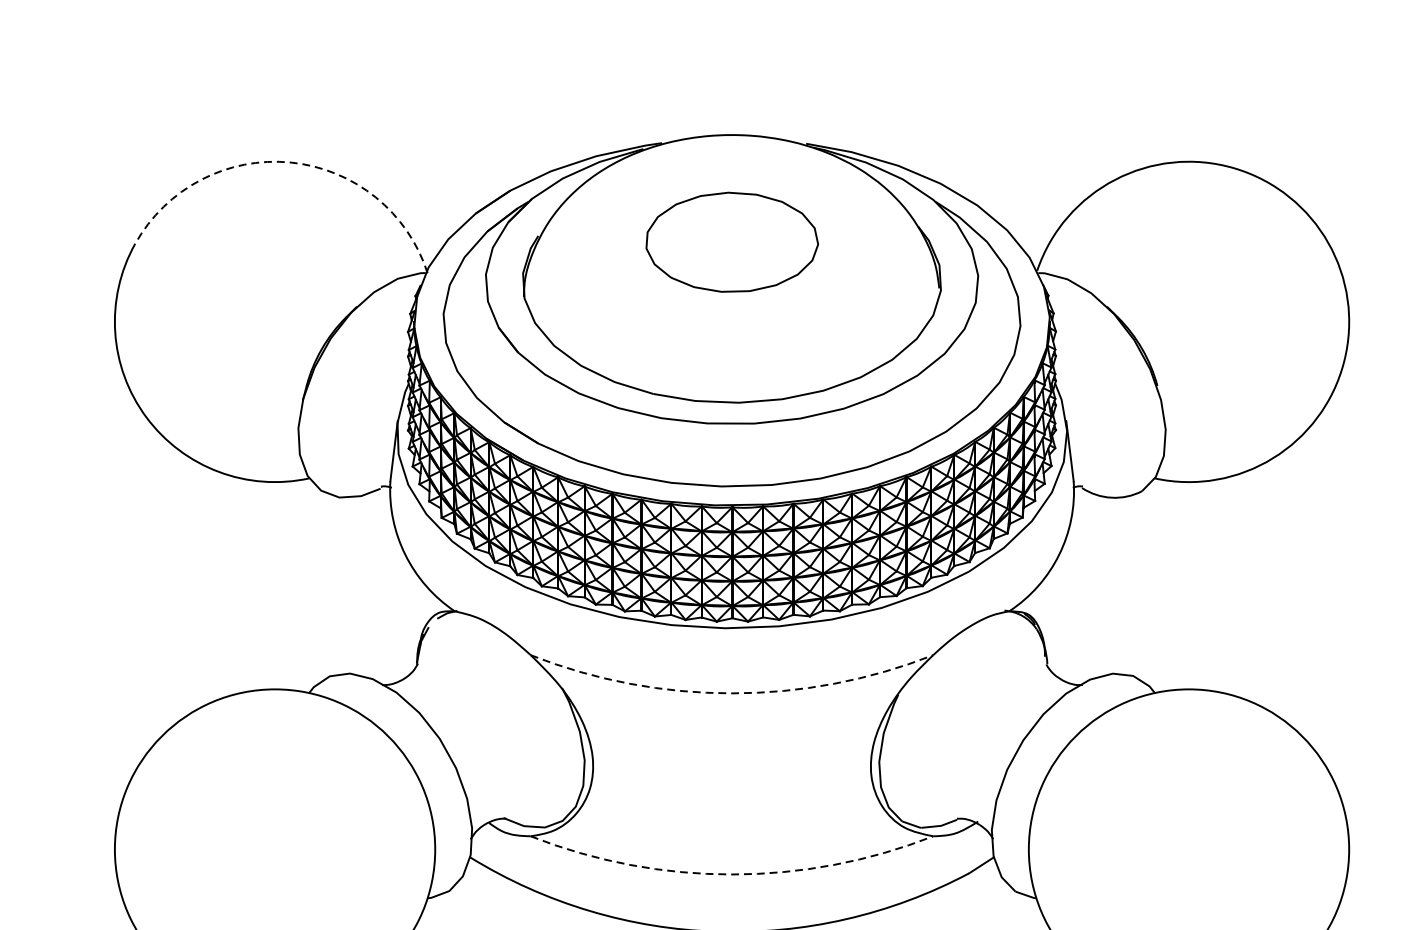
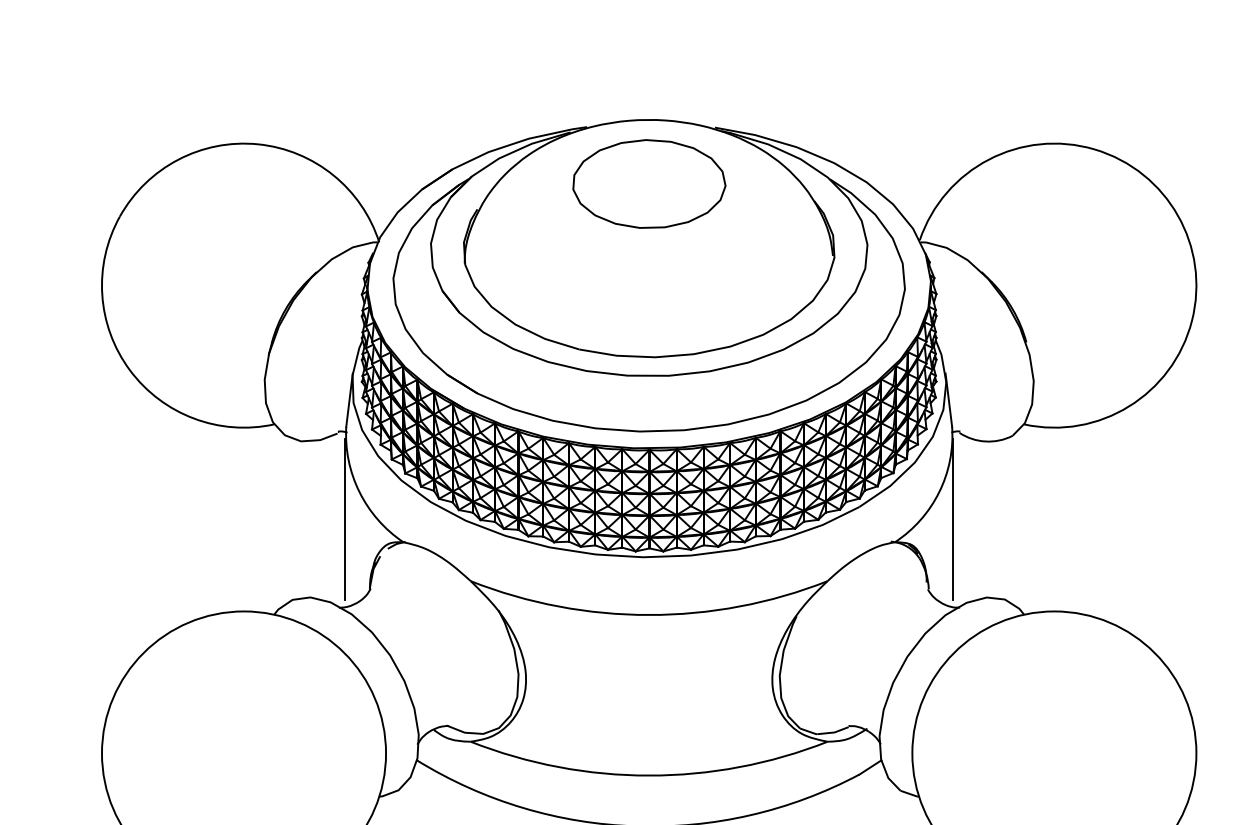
arc: (291, 162) -> (258, 144), dashed -> solid
part: (732, 241) -> (649, 183), moved
line: (389, 585) -> (345, 519), added
line: (1074, 585) -> (952, 519), added
arc: (732, 693) -> (649, 615), dashed -> solid
arc: (732, 874) -> (649, 775), dashed -> solid

